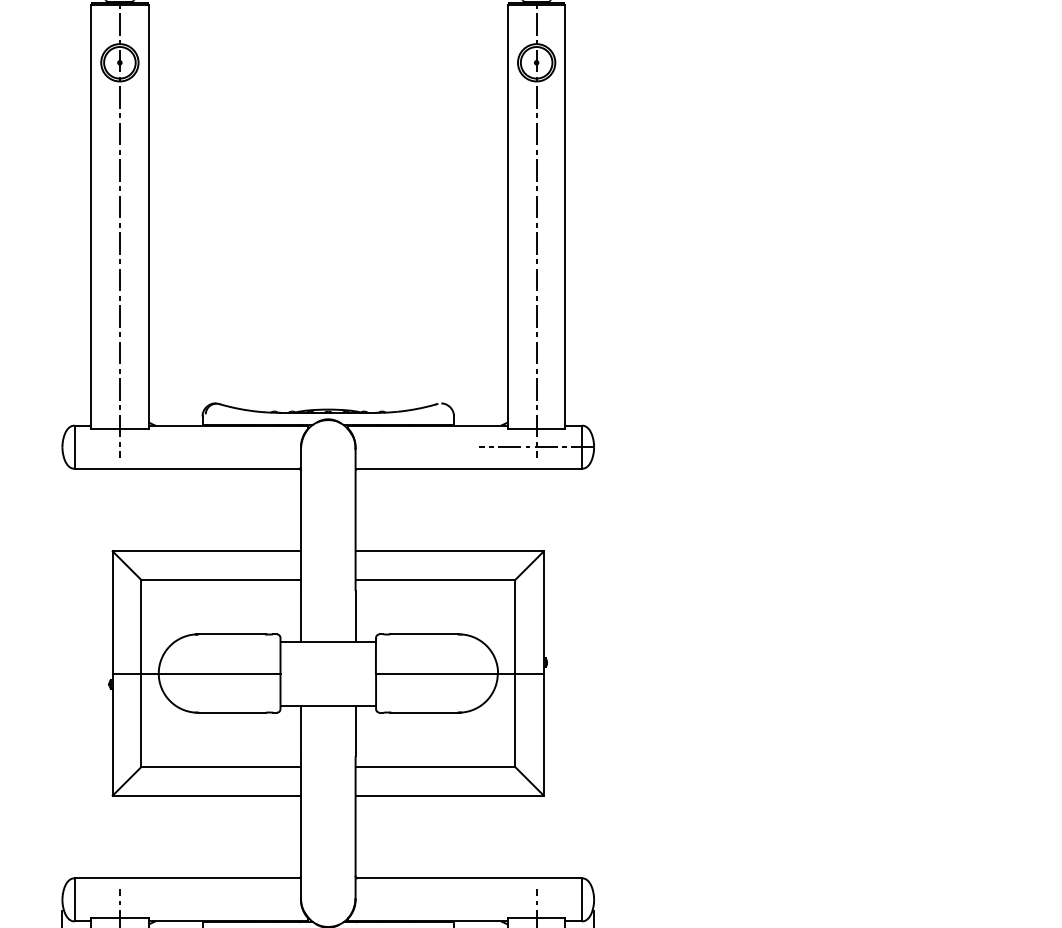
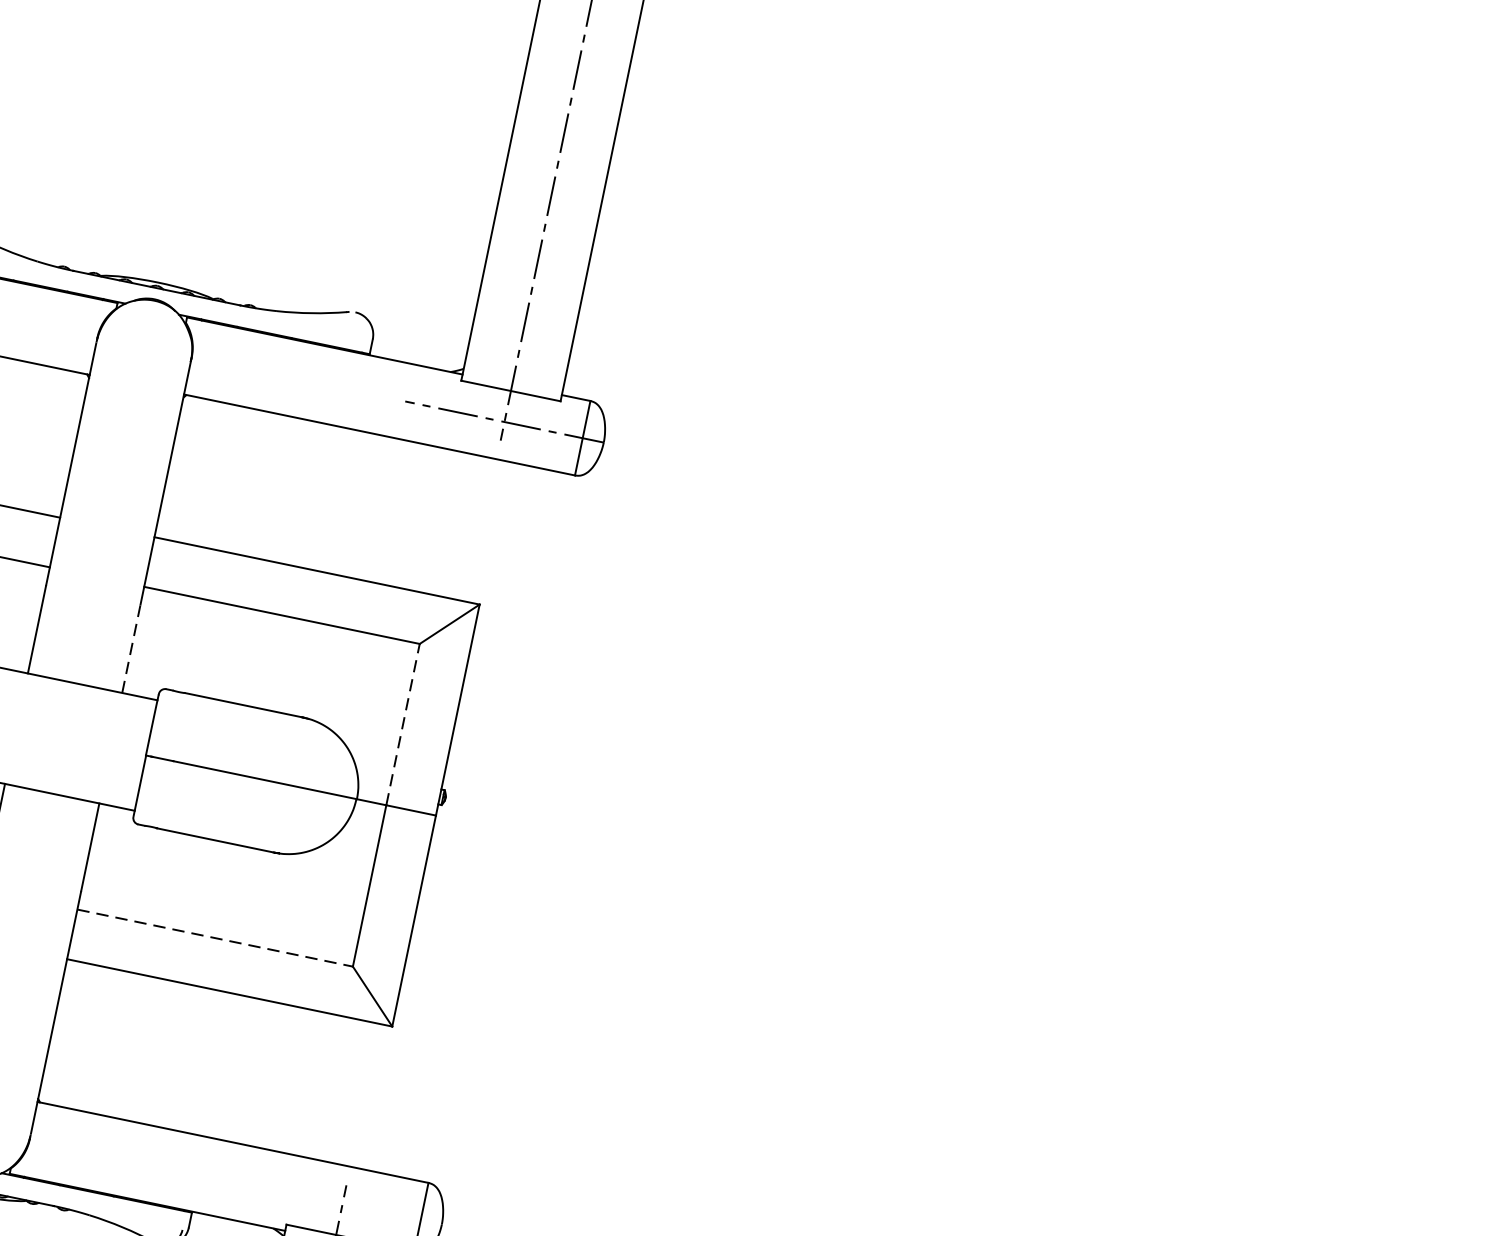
line: (355, 615) -> (131, 647), solid -> dashed
line: (515, 626) -> (403, 724), solid -> dashed
line: (435, 766) -> (215, 937), solid -> dashed

